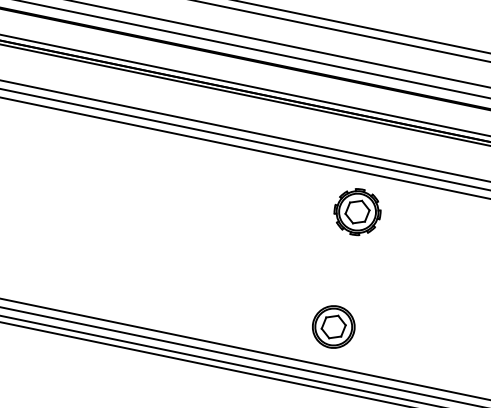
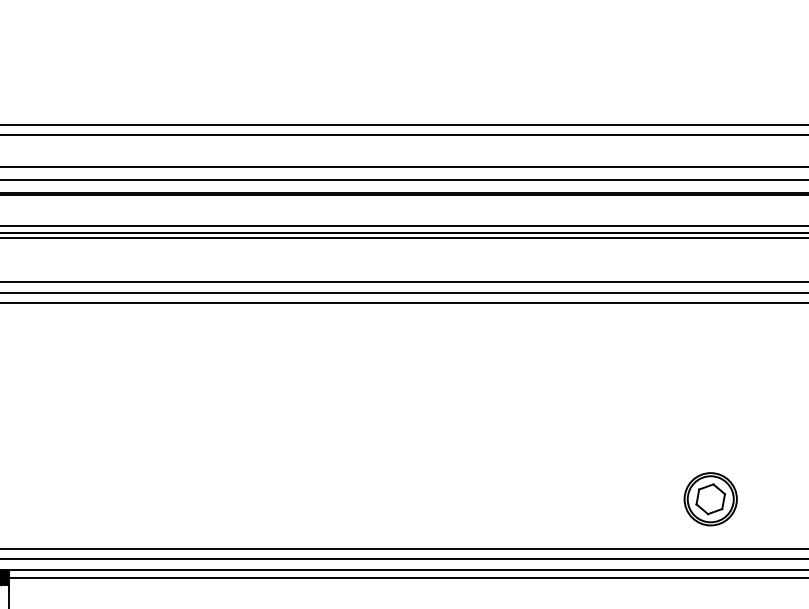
part: (357, 211) -> (645, 352), removed
part: (333, 327) -> (710, 499), moved

